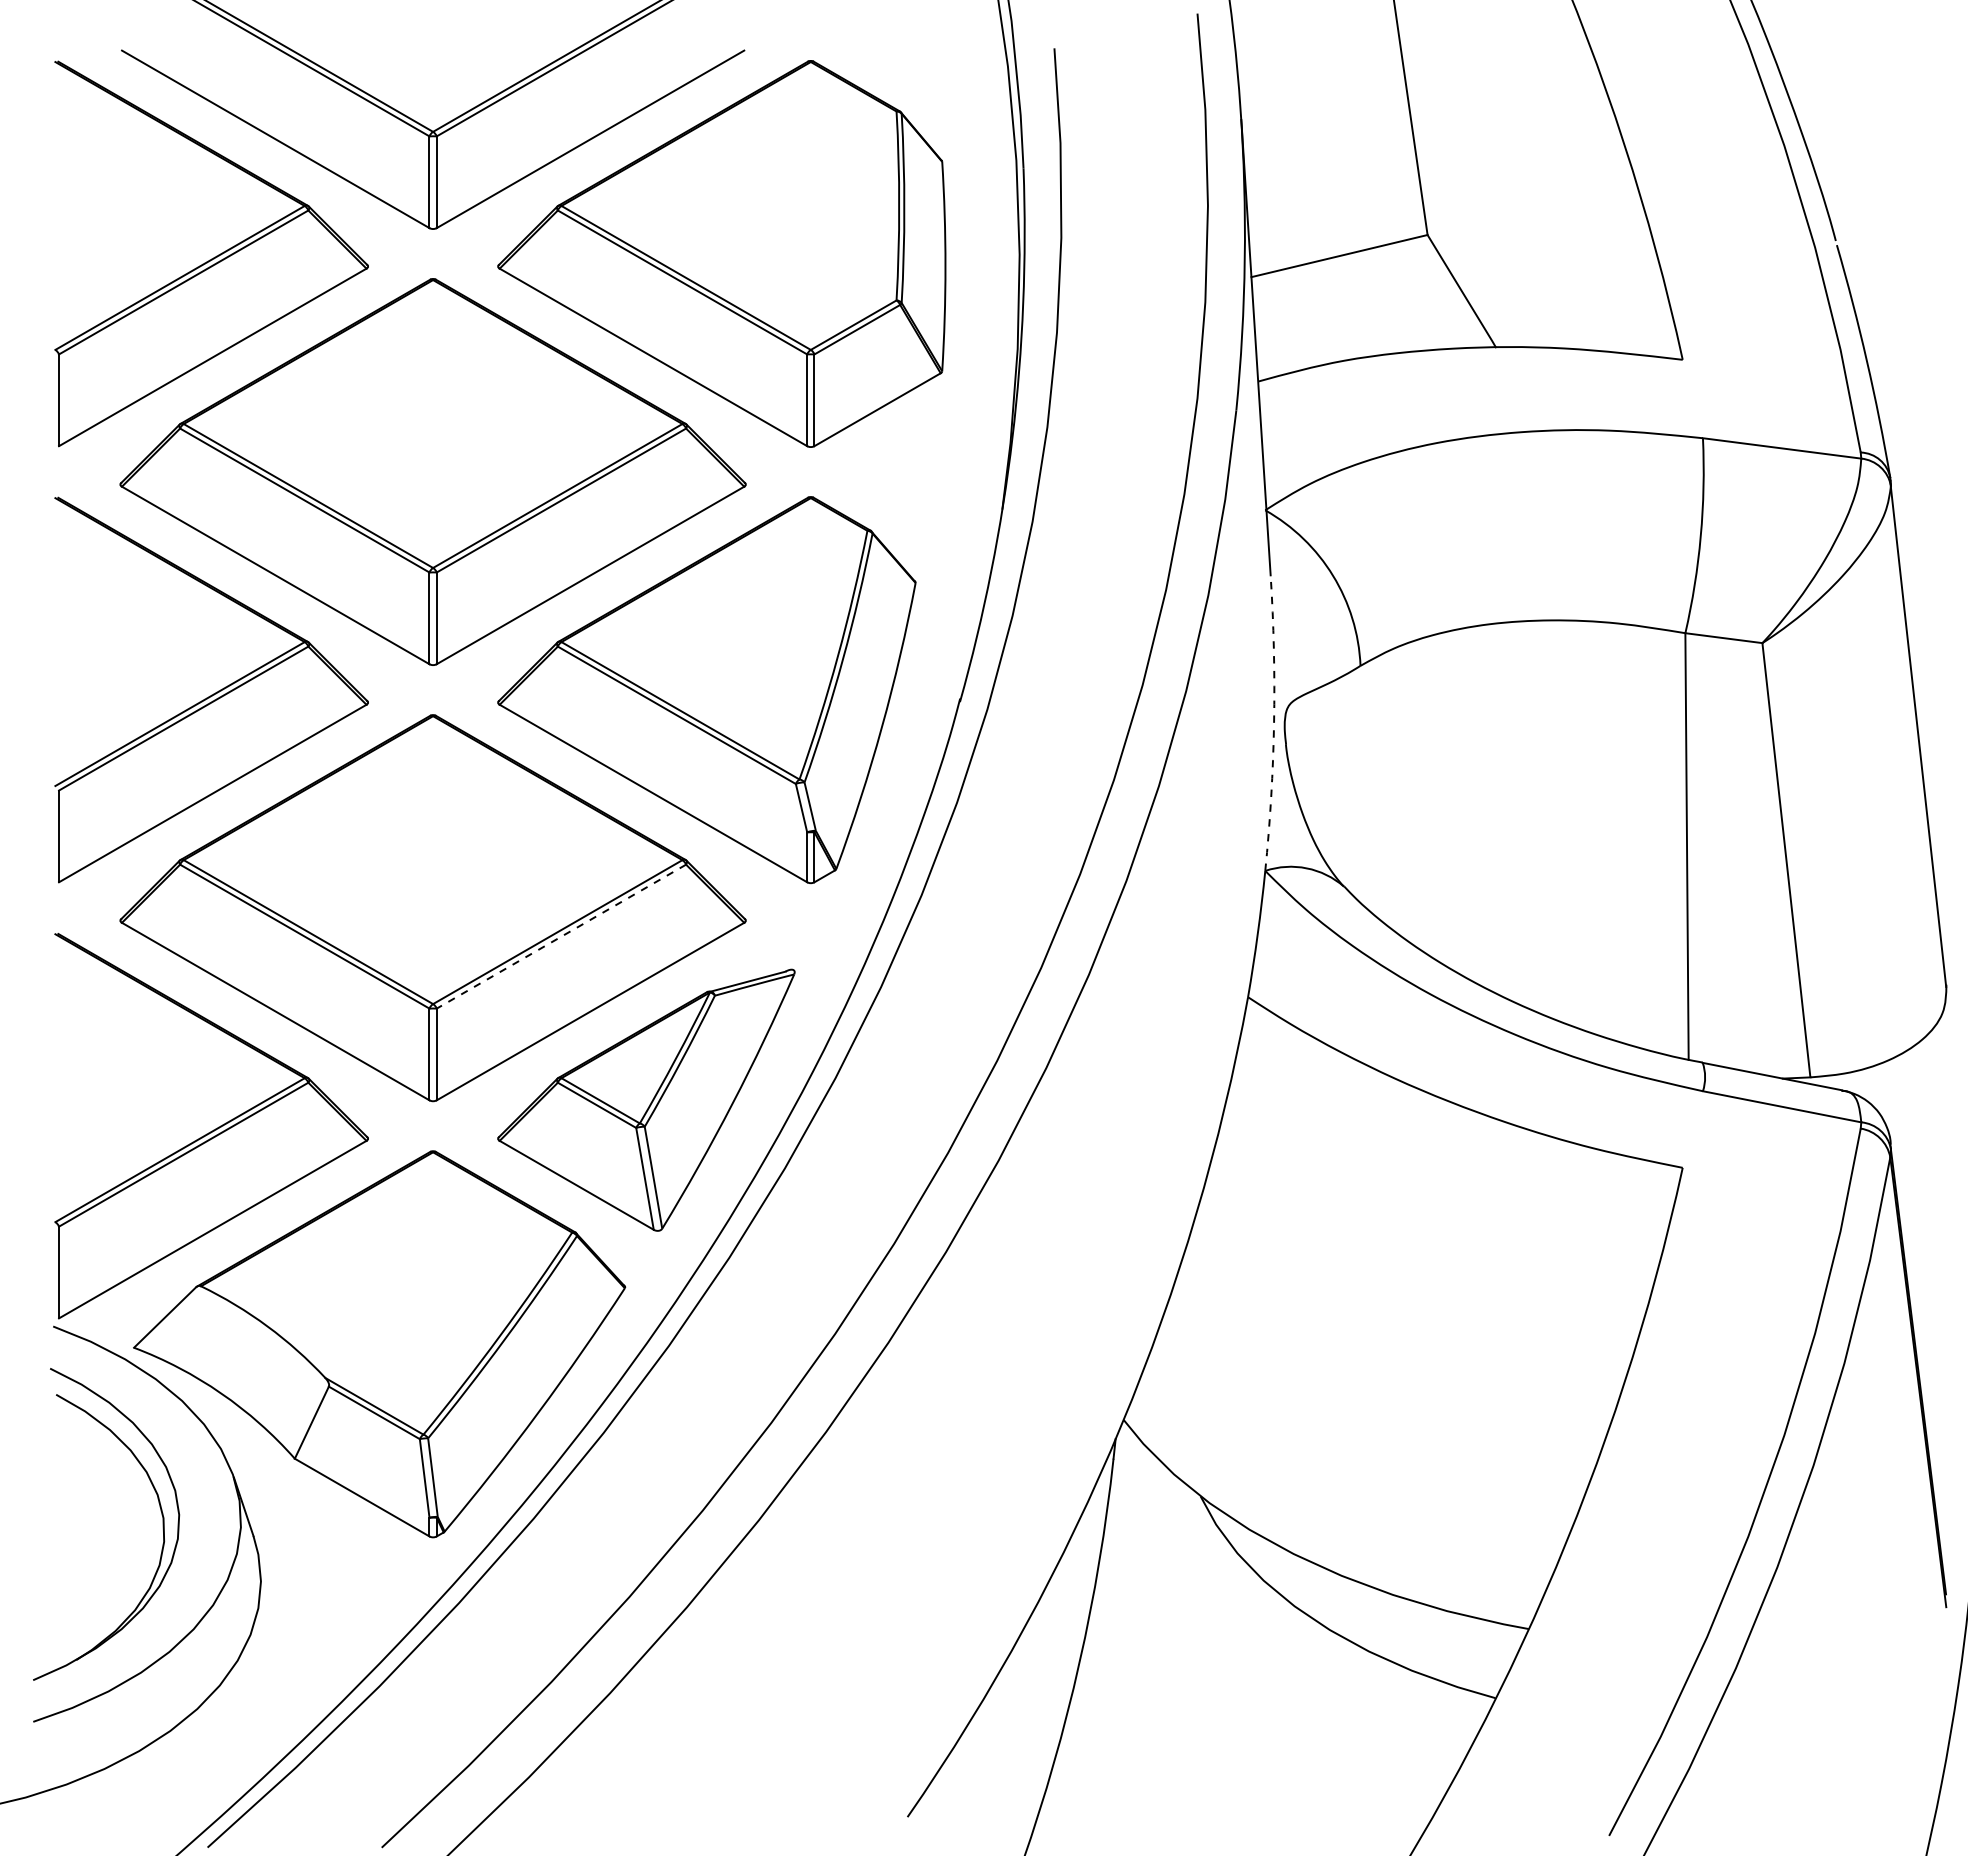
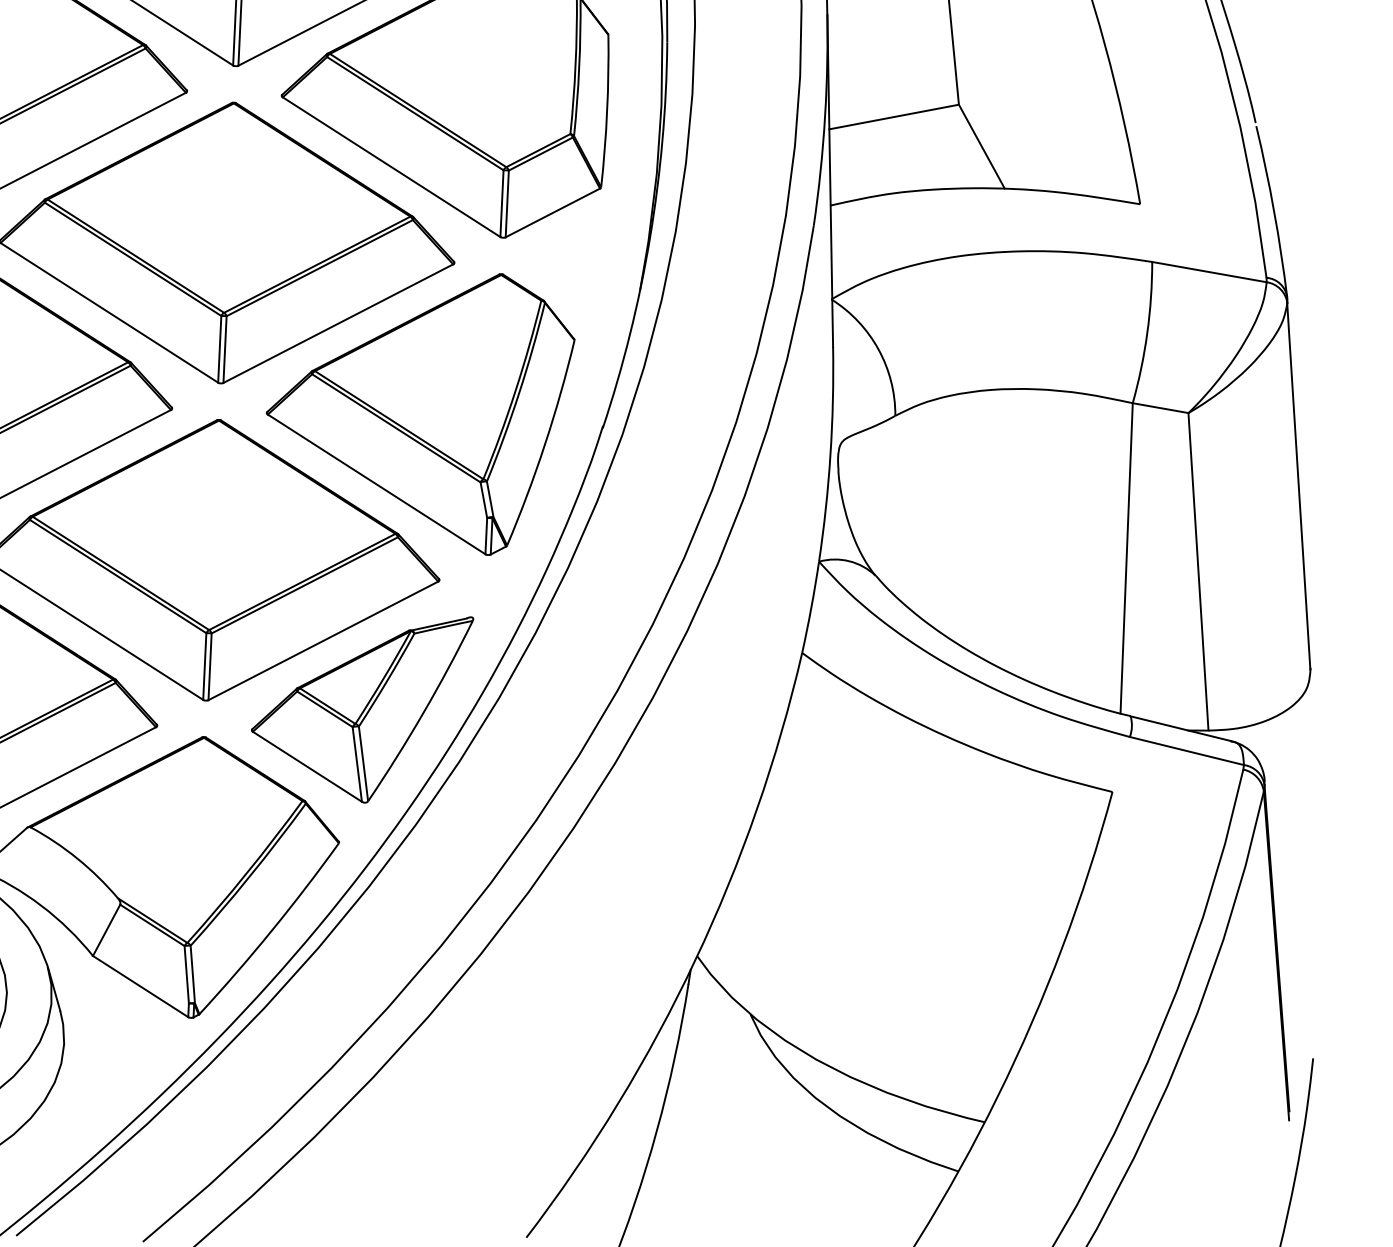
arc: (1274, 723) -> (830, 454), dashed -> solid
line: (561, 936) -> (304, 585), dashed -> solid

